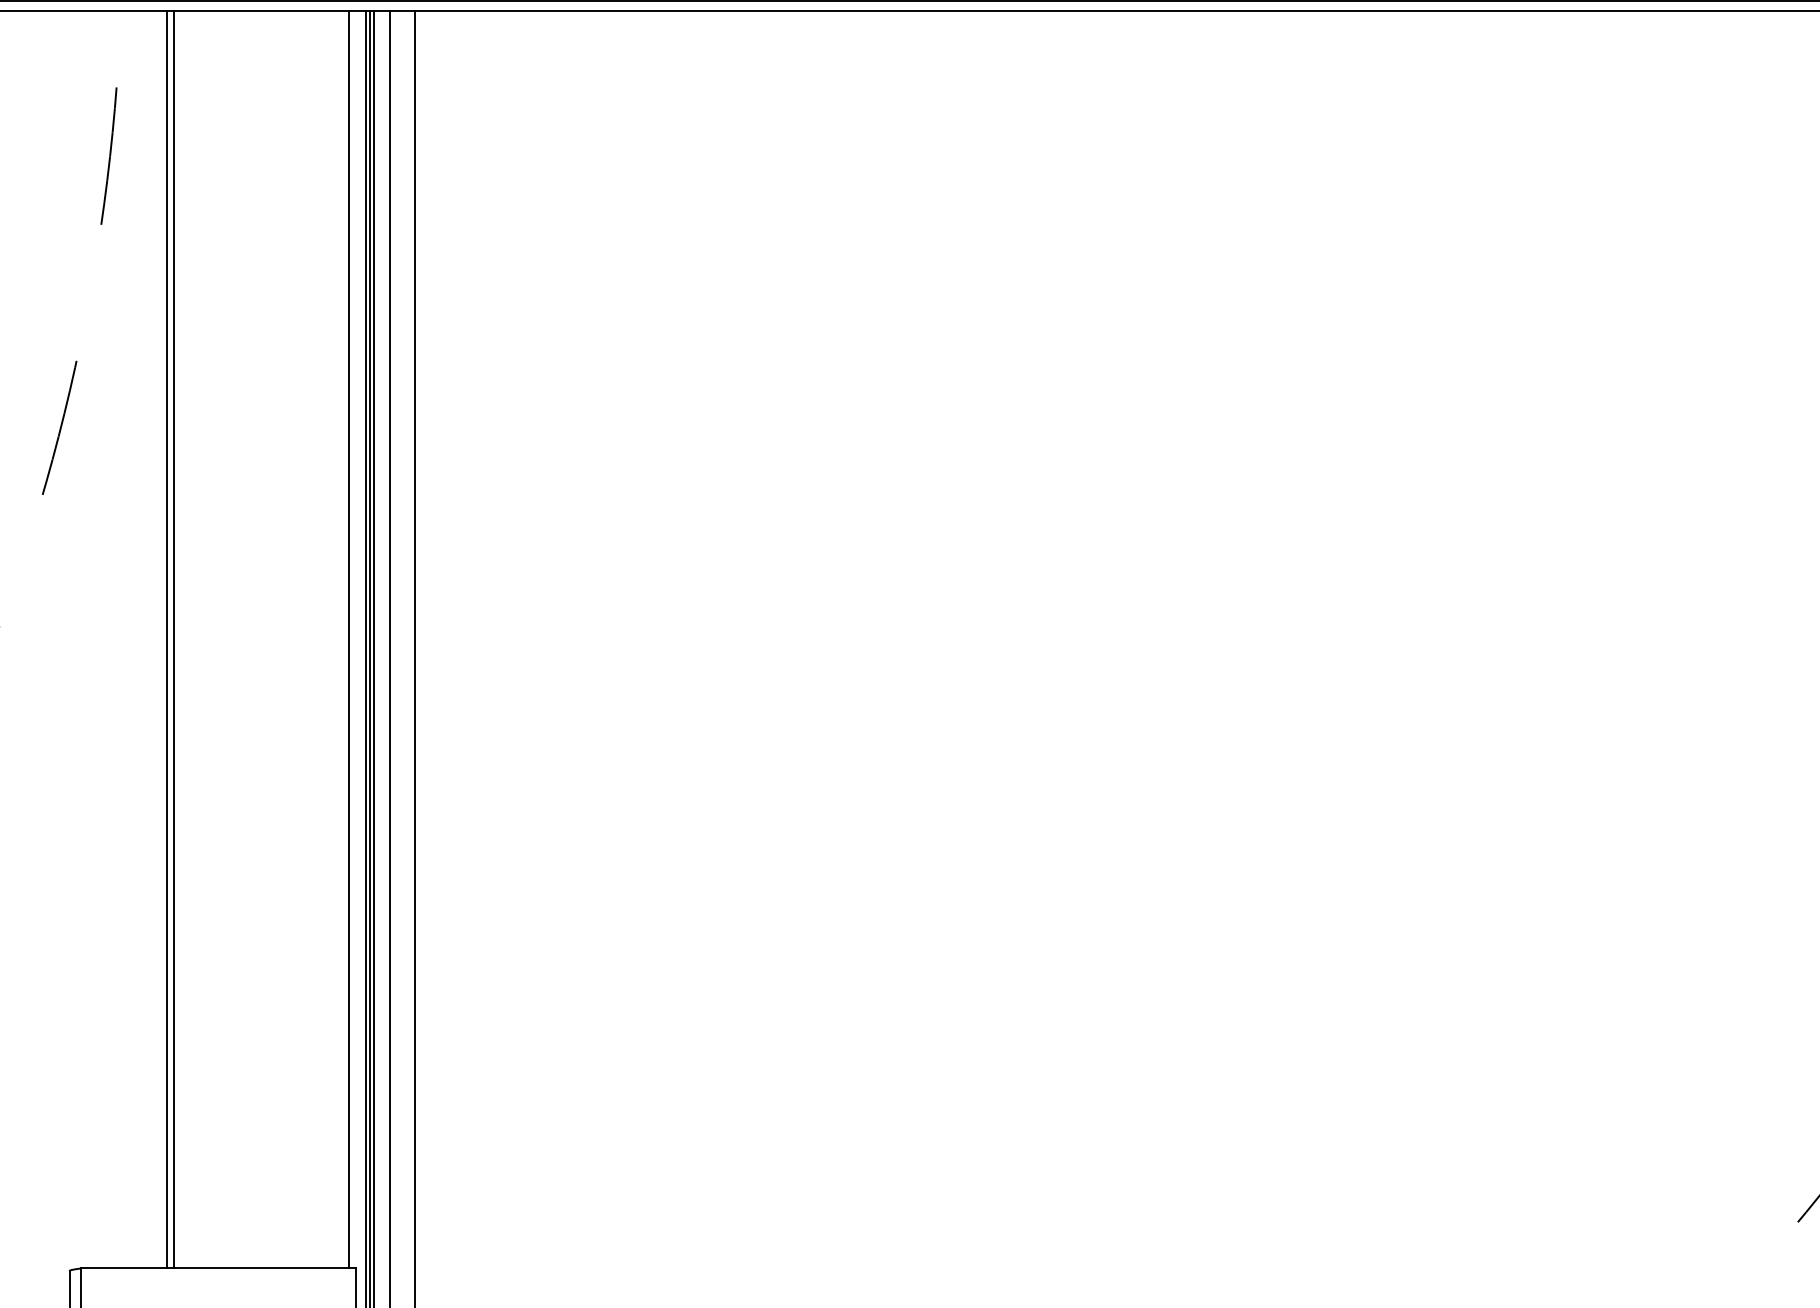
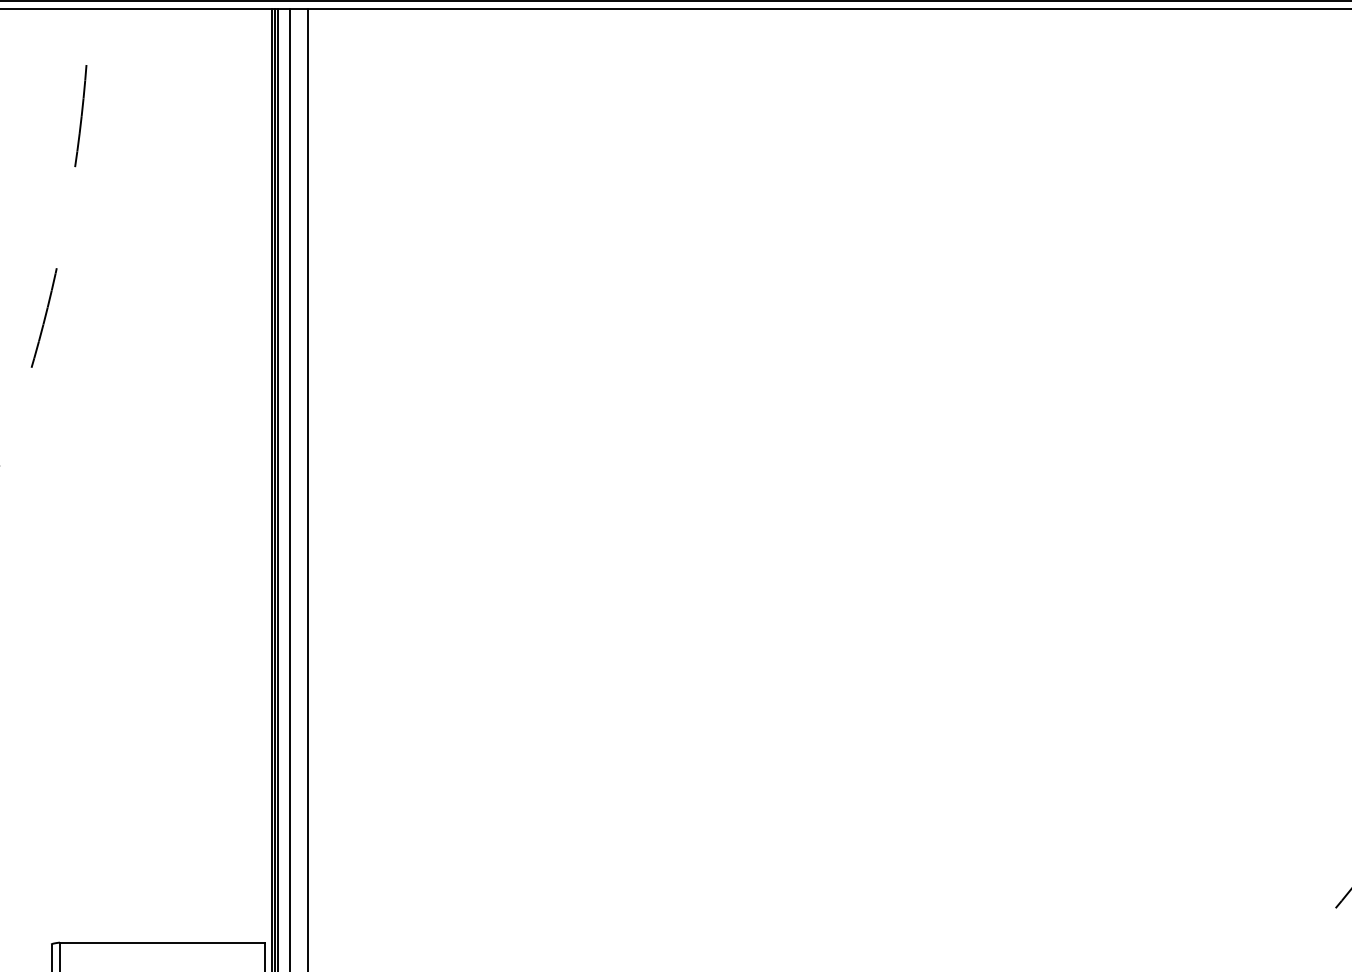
line: (166, 639) -> (123, 475), removed
line: (174, 639) -> (129, 475), removed
line: (348, 639) -> (258, 475), removed

